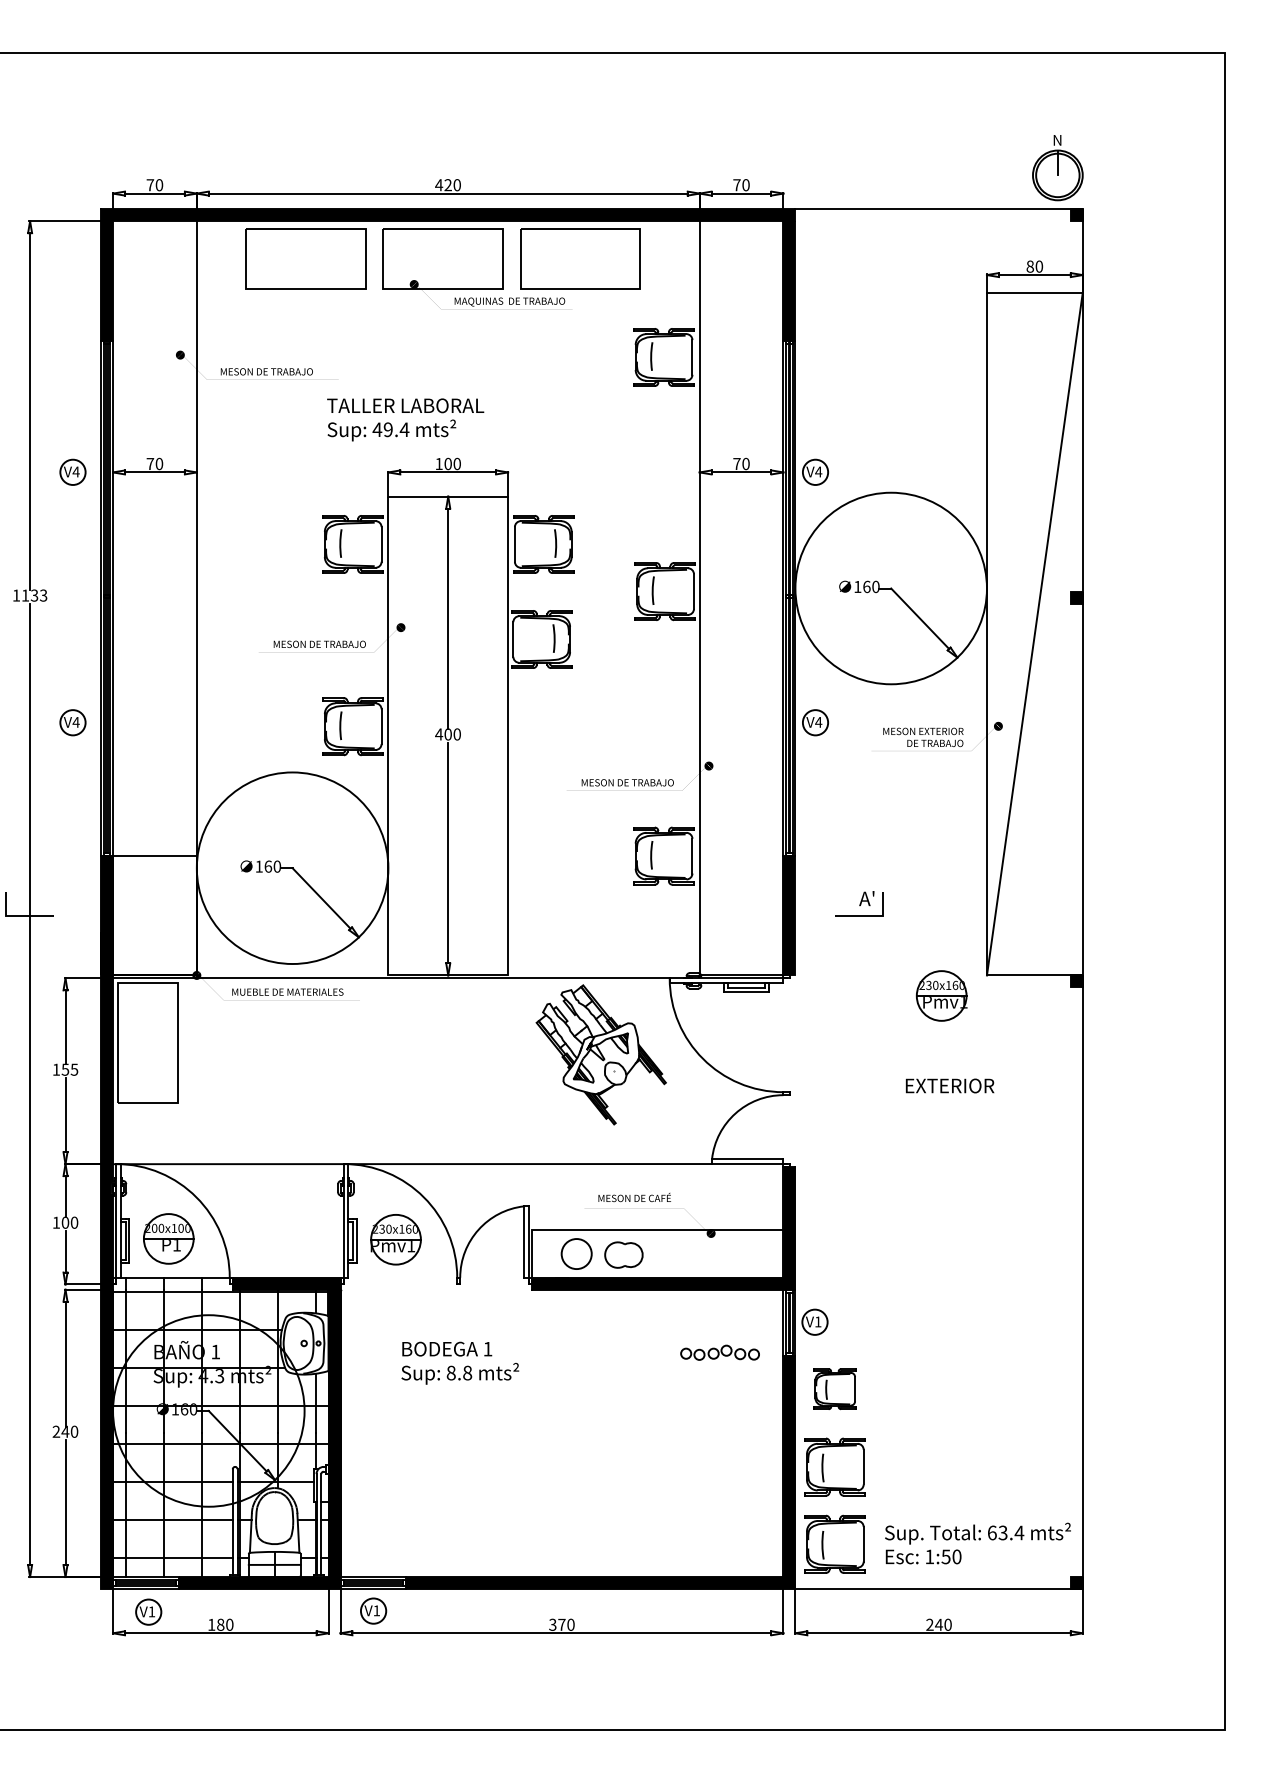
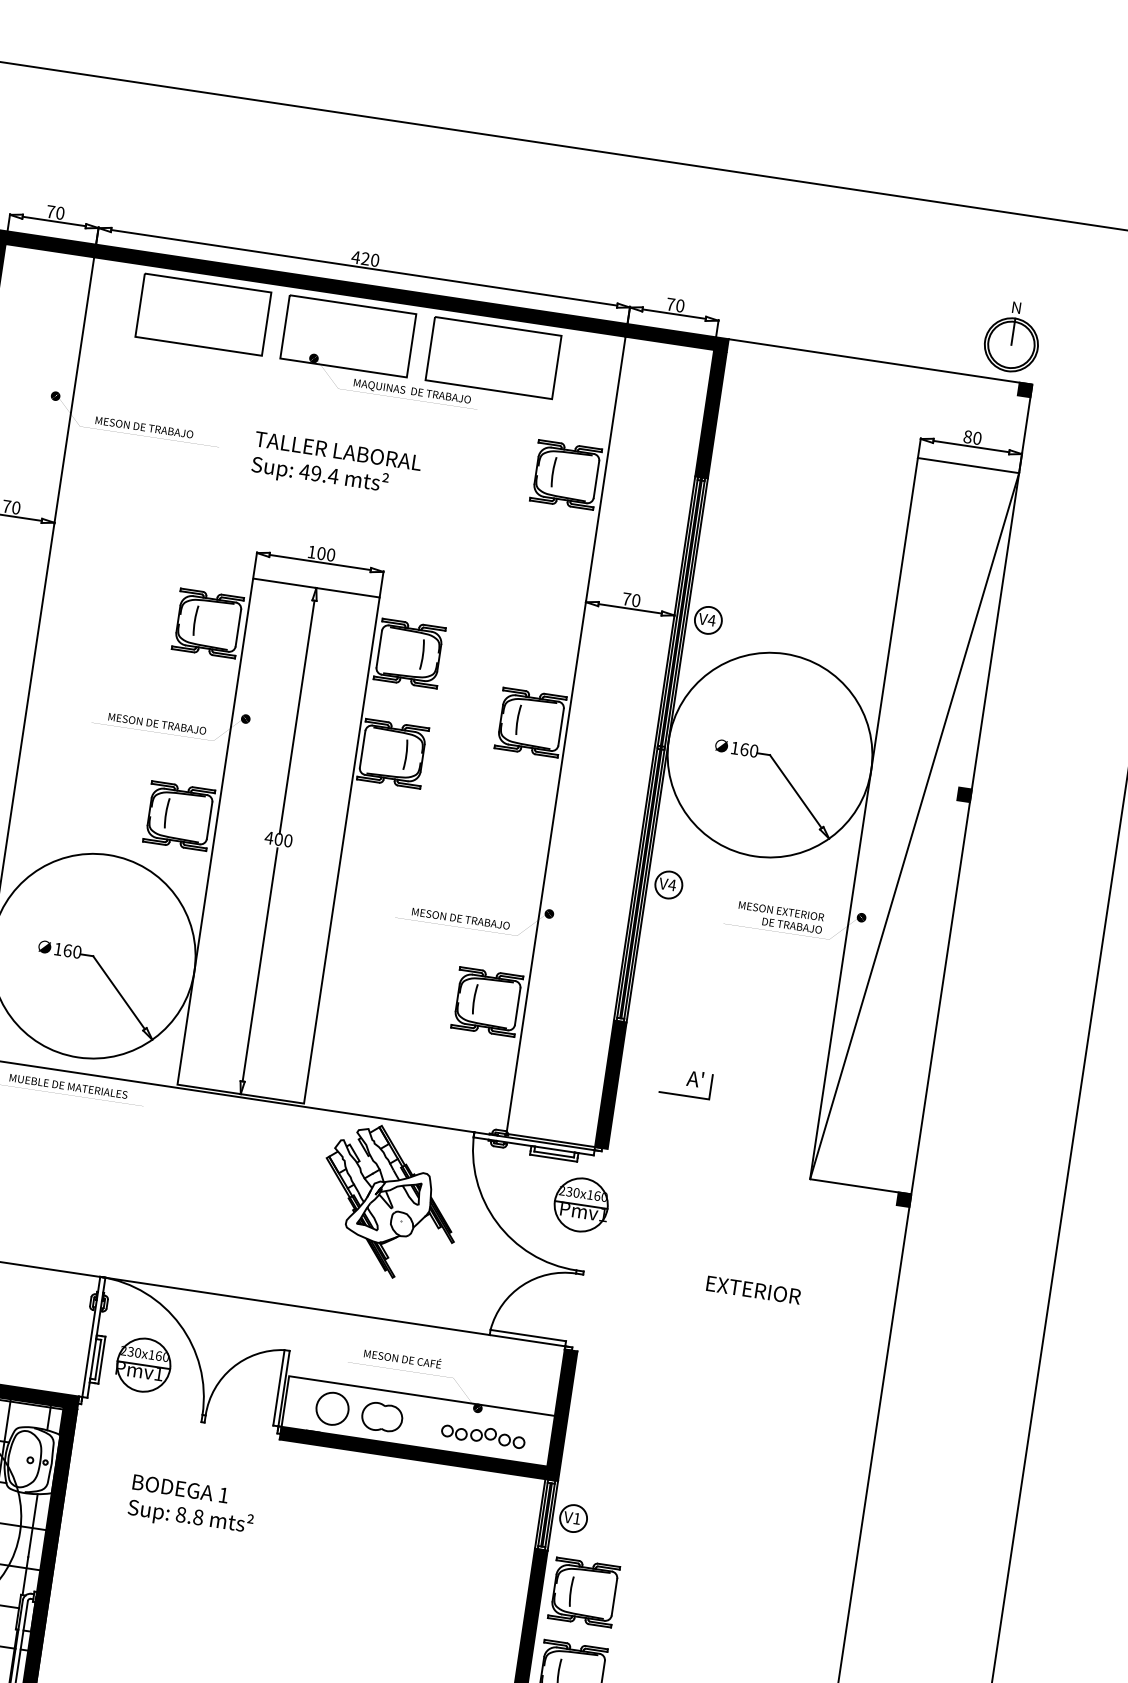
text: (405, 419) -> (336, 465), moved
part: (941, 995) -> (581, 1204), moved
part: (719, 1352) -> (482, 1435), moved
part: (834, 1388) -> (583, 1591), size x1.43

